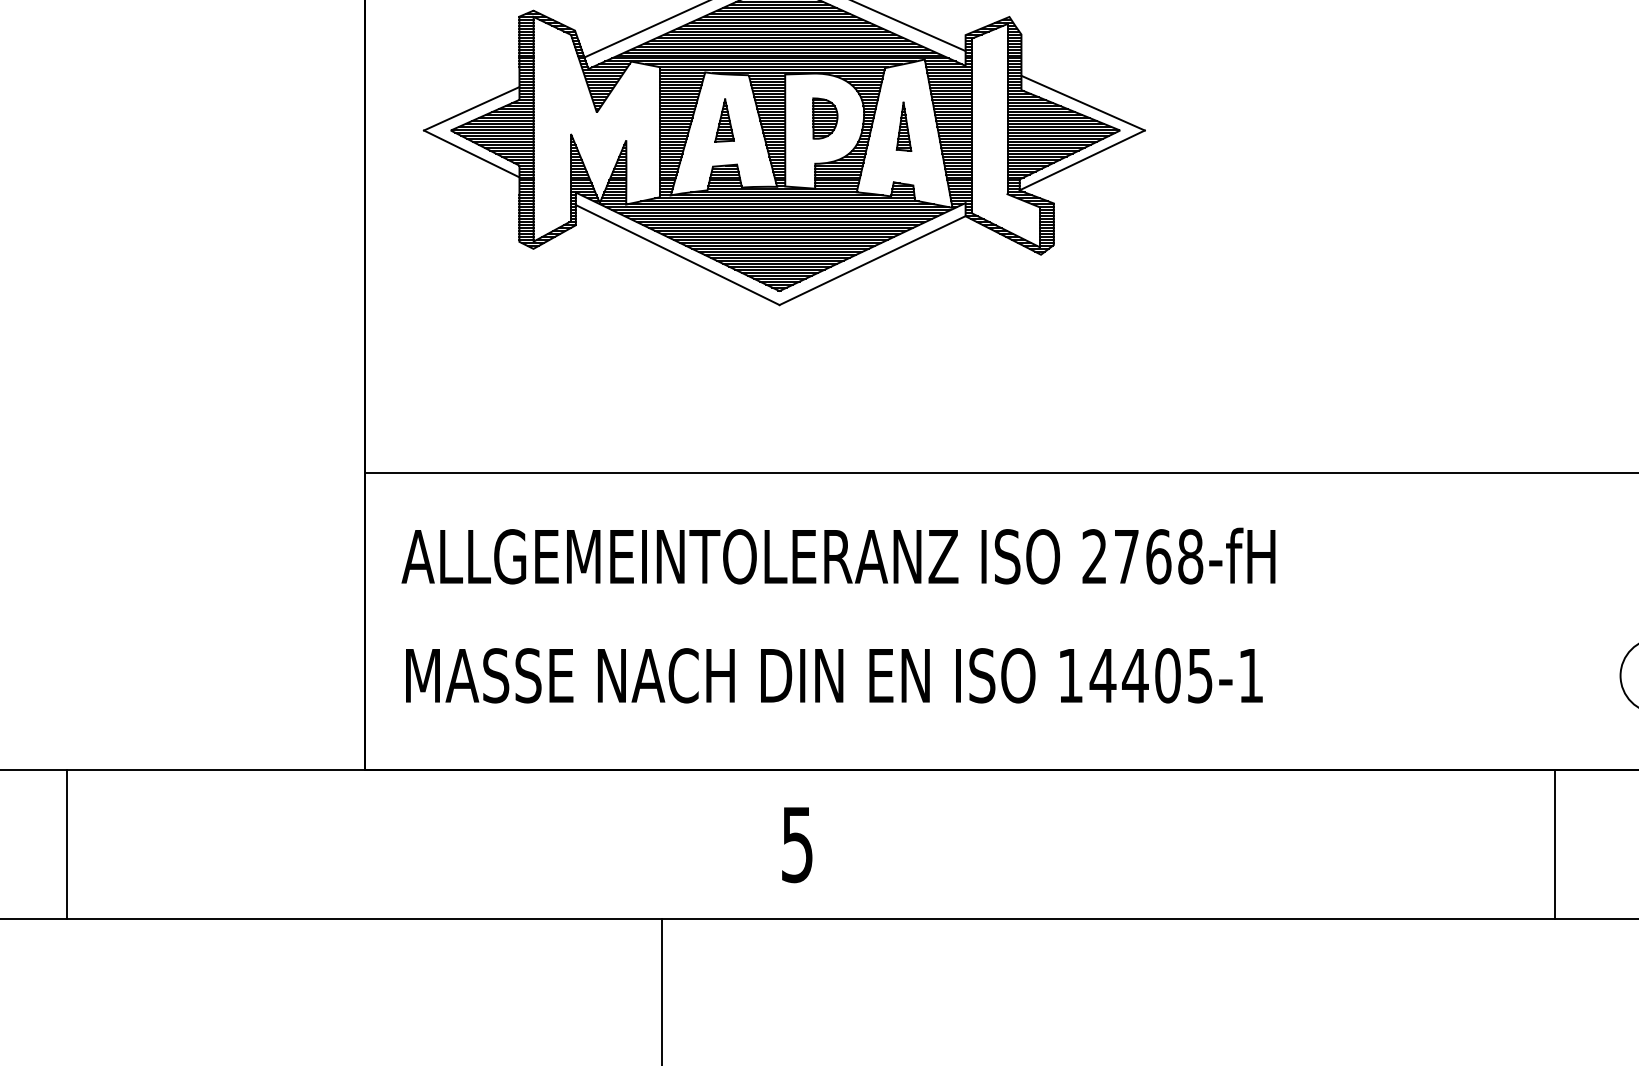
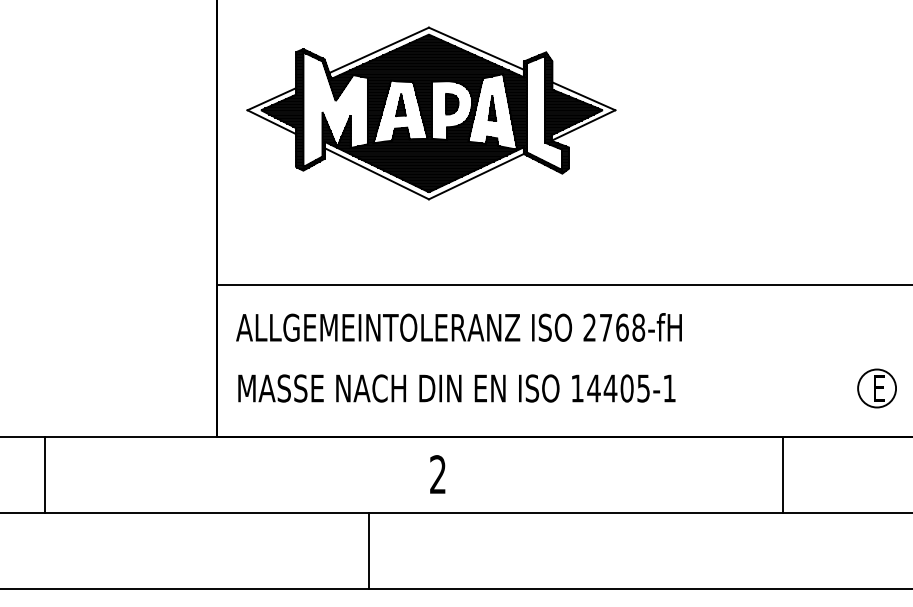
line: (67, 844) -> (45, 474), moved
text: (796, 844) -> (437, 474), 5 -> 2
line: (1554, 844) -> (783, 474), moved

